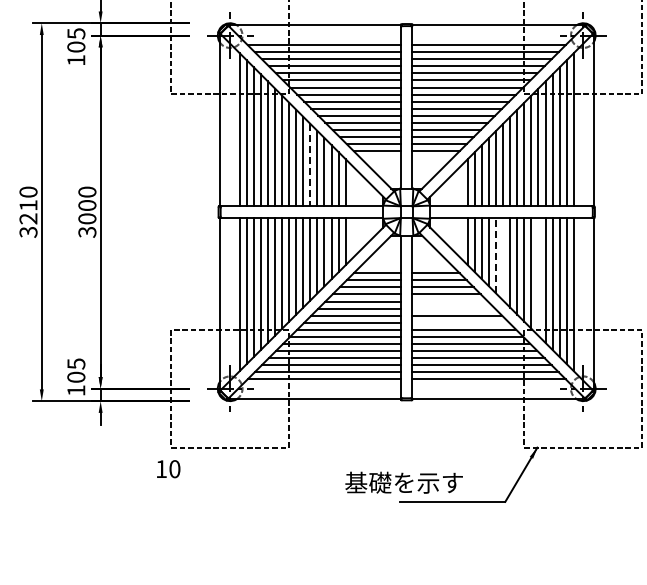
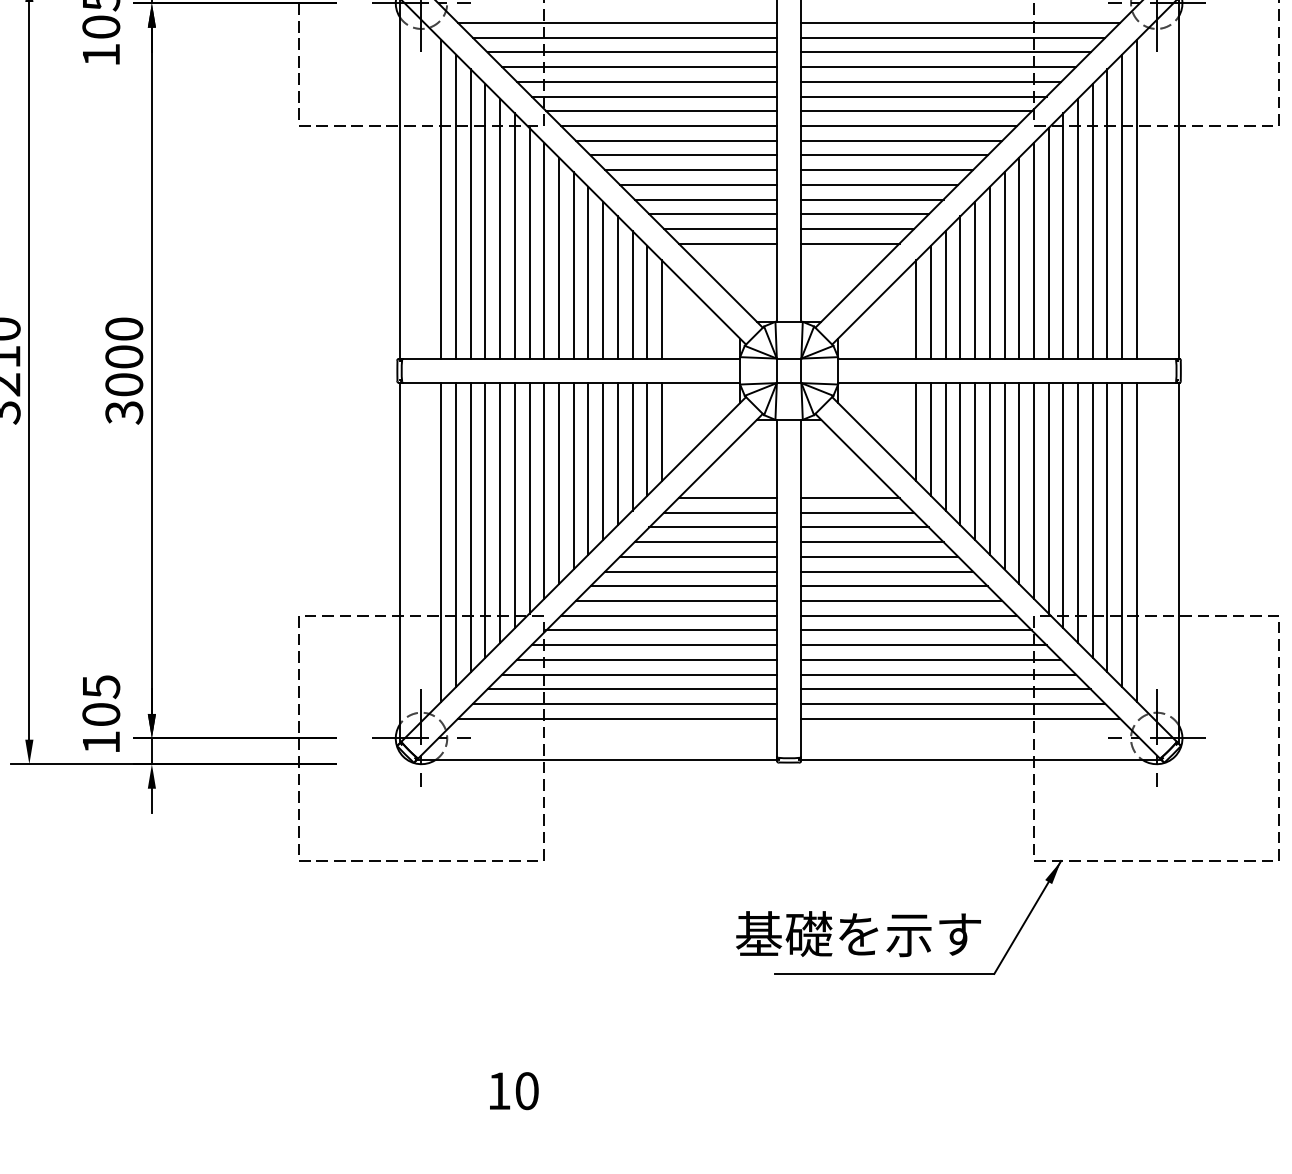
line: (310, 165) -> (588, 273), dashed -> solid
line: (496, 255) -> (975, 460), dashed -> solid
line: (503, 258) -> (990, 467), added
line: (538, 276) -> (1063, 504), added
line: (450, 301) -> (880, 556), added
line: (453, 308) -> (886, 571), added
line: (460, 322) -> (901, 600), added
text: (168, 469) -> (513, 1091), moved
text: (403, 482) -> (857, 933), moved

